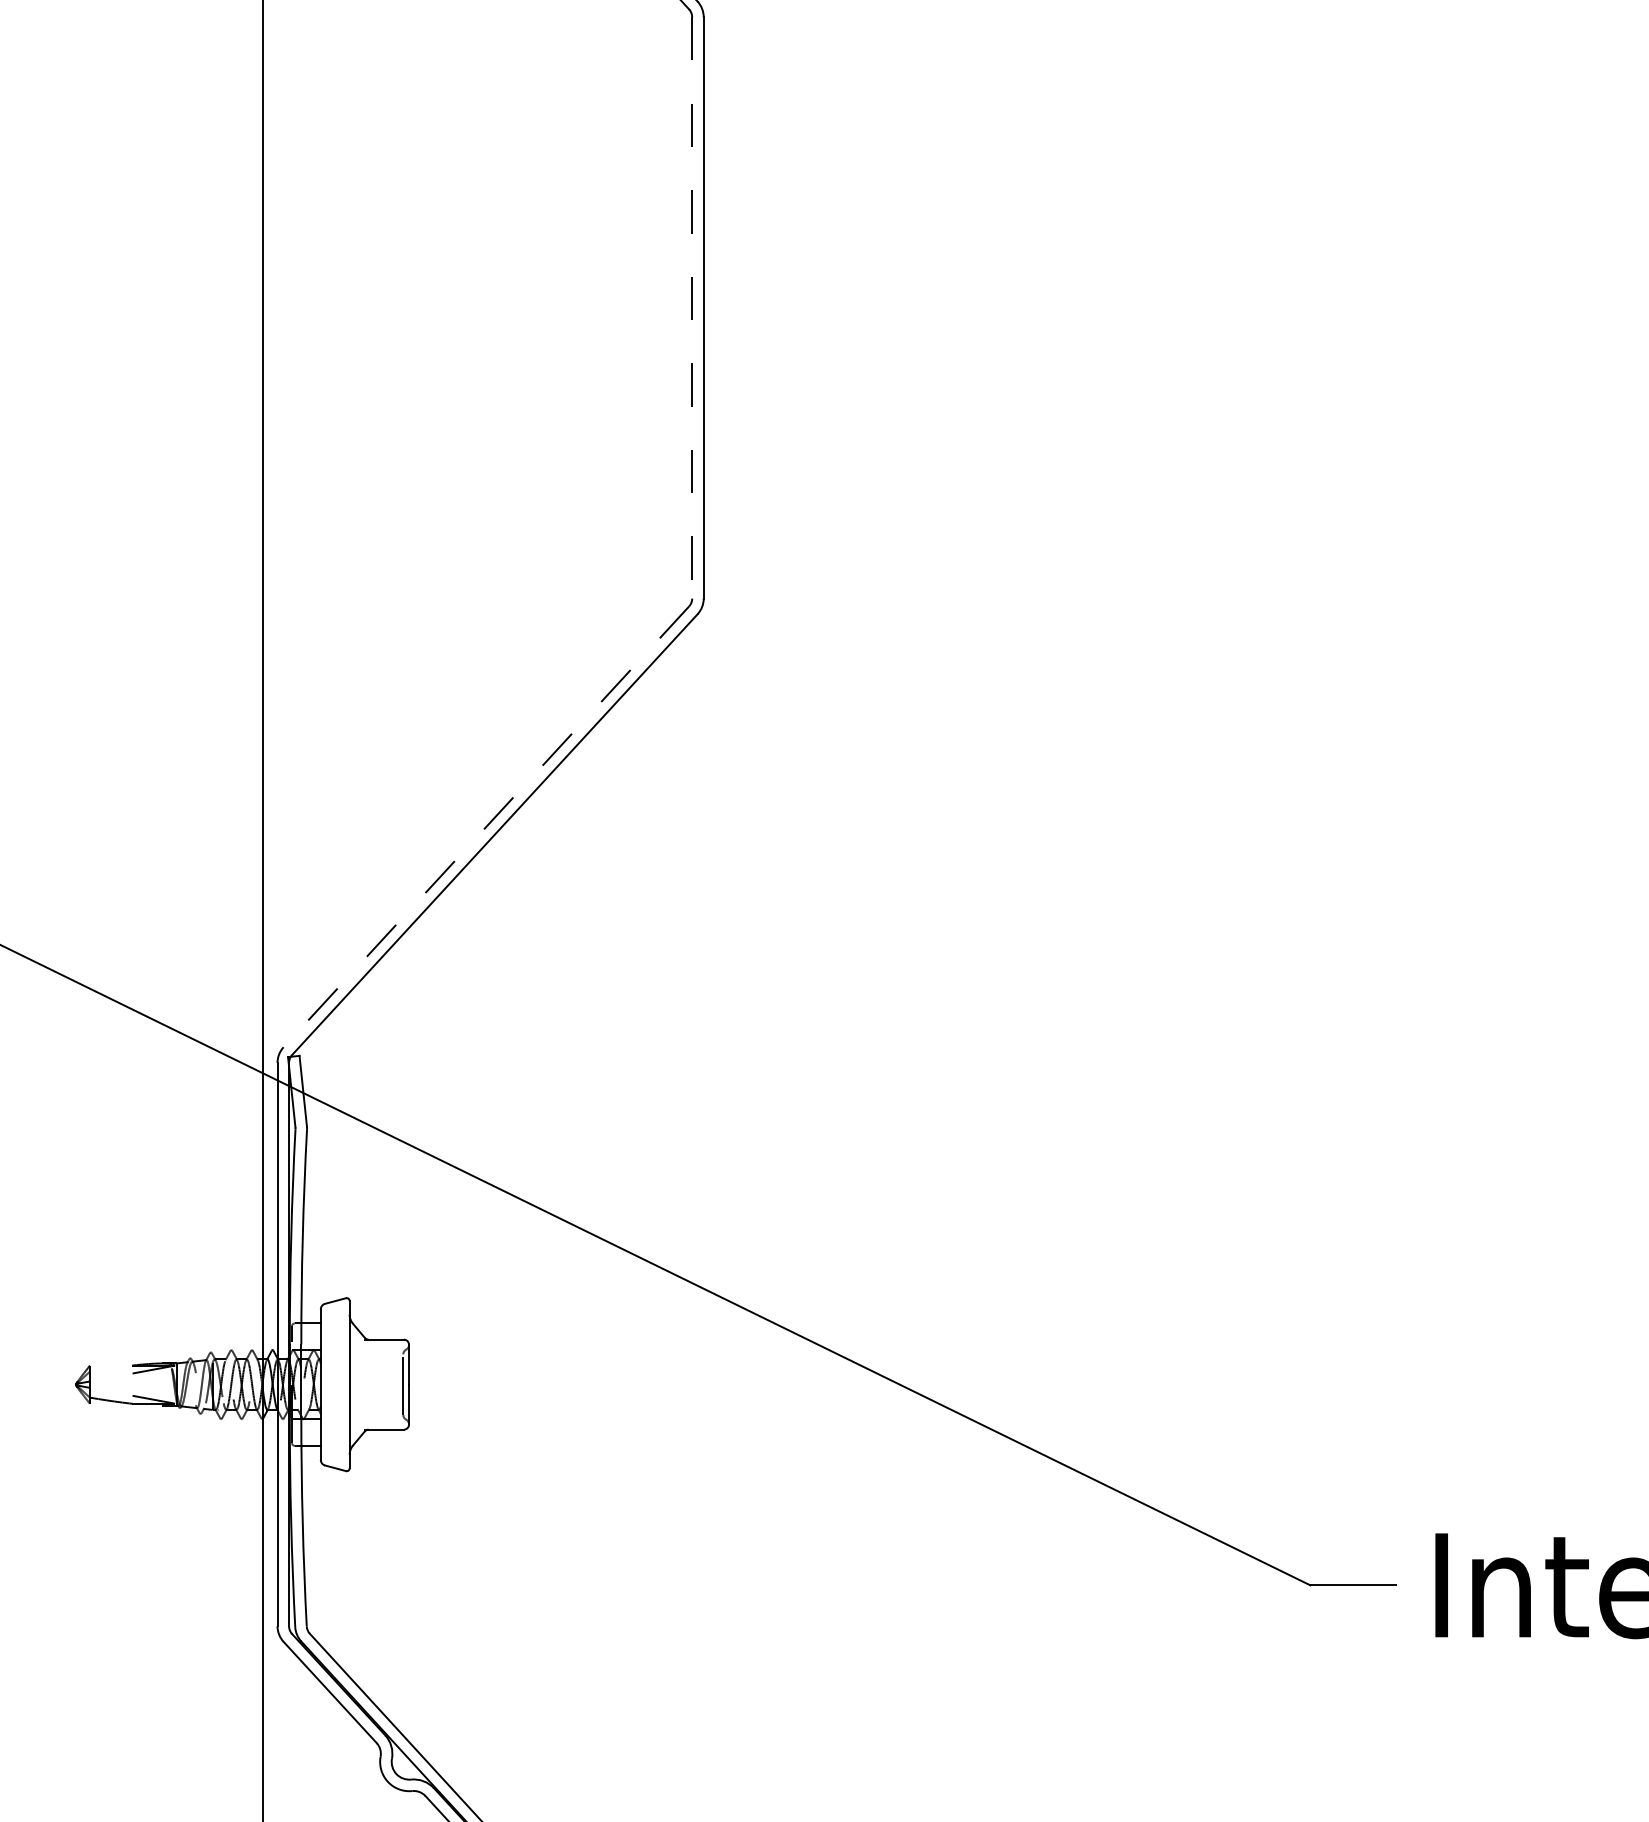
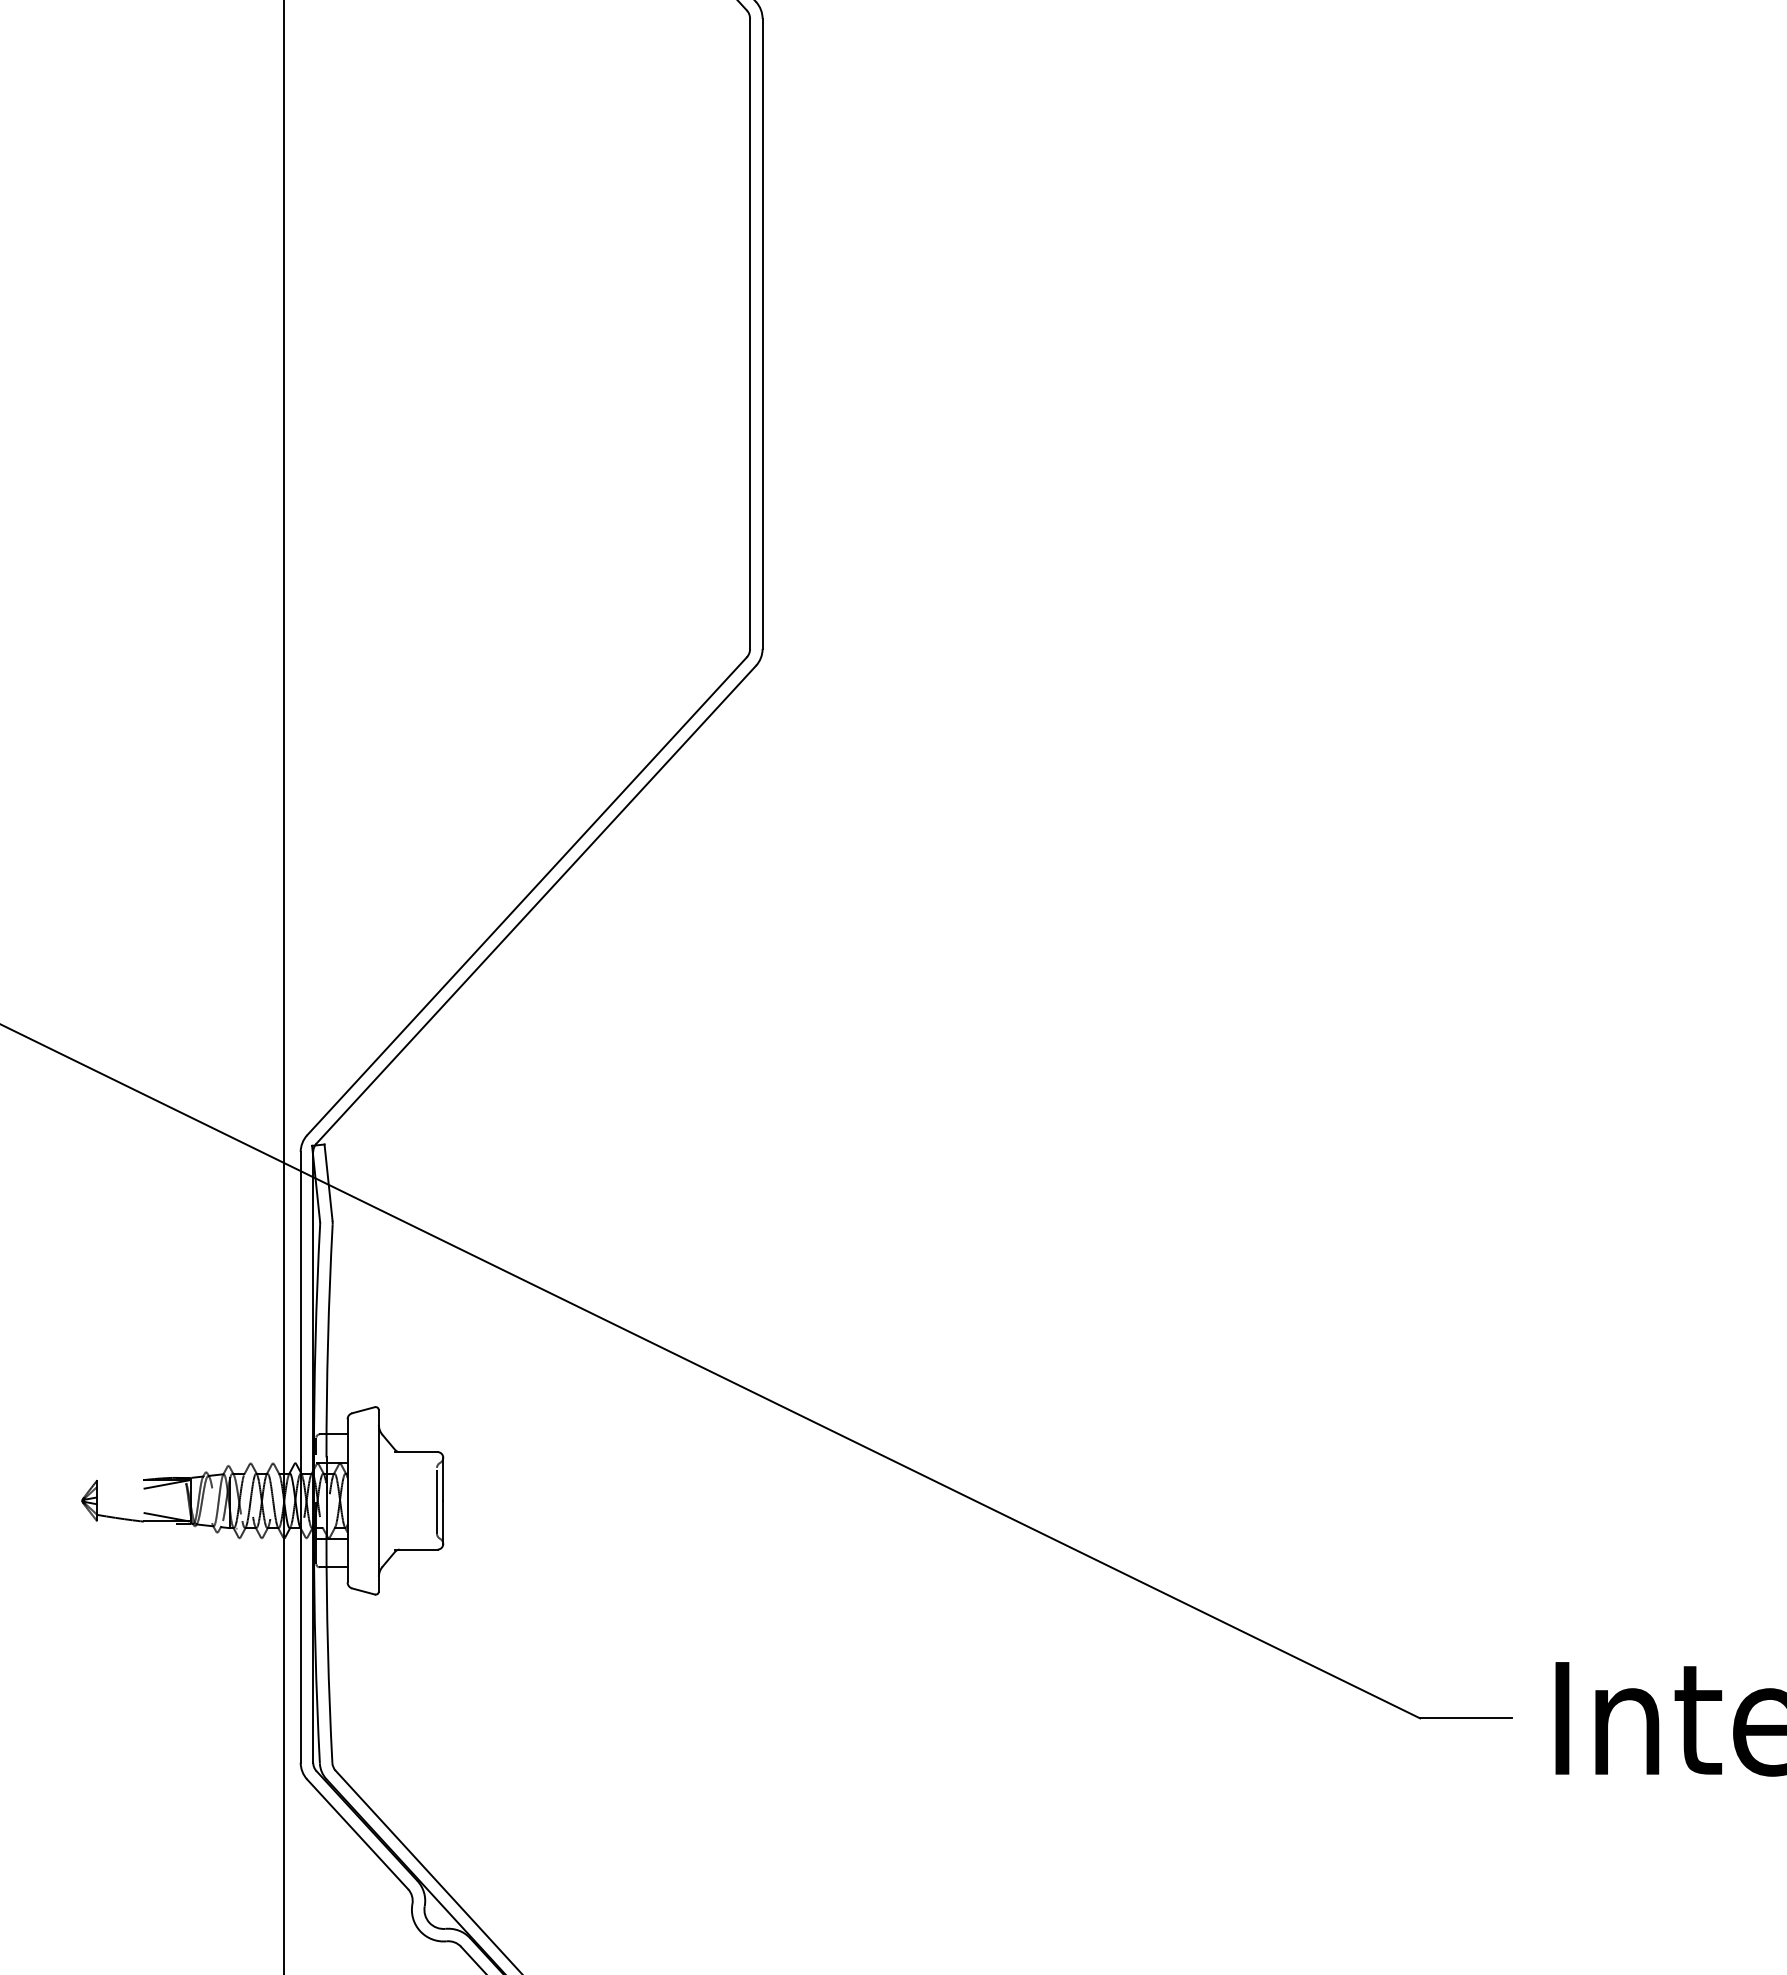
line: (692, 307) -> (750, 333), dashed -> solid
line: (486, 827) -> (527, 897), dashed -> solid

